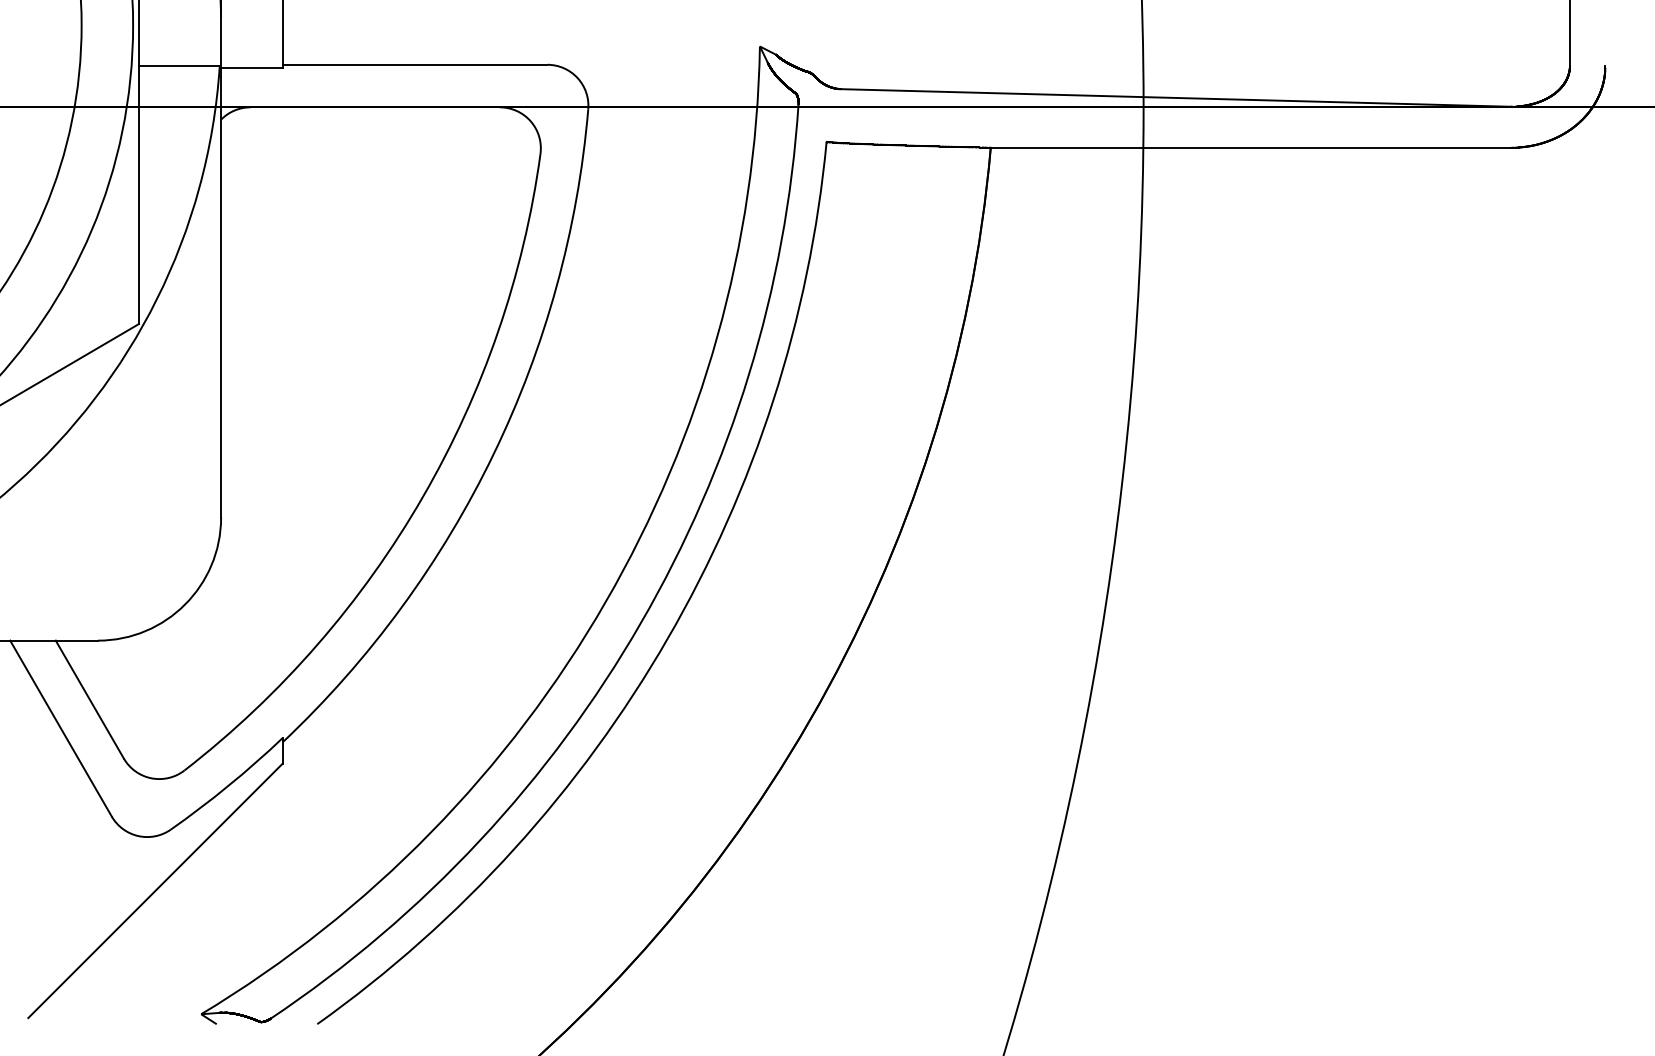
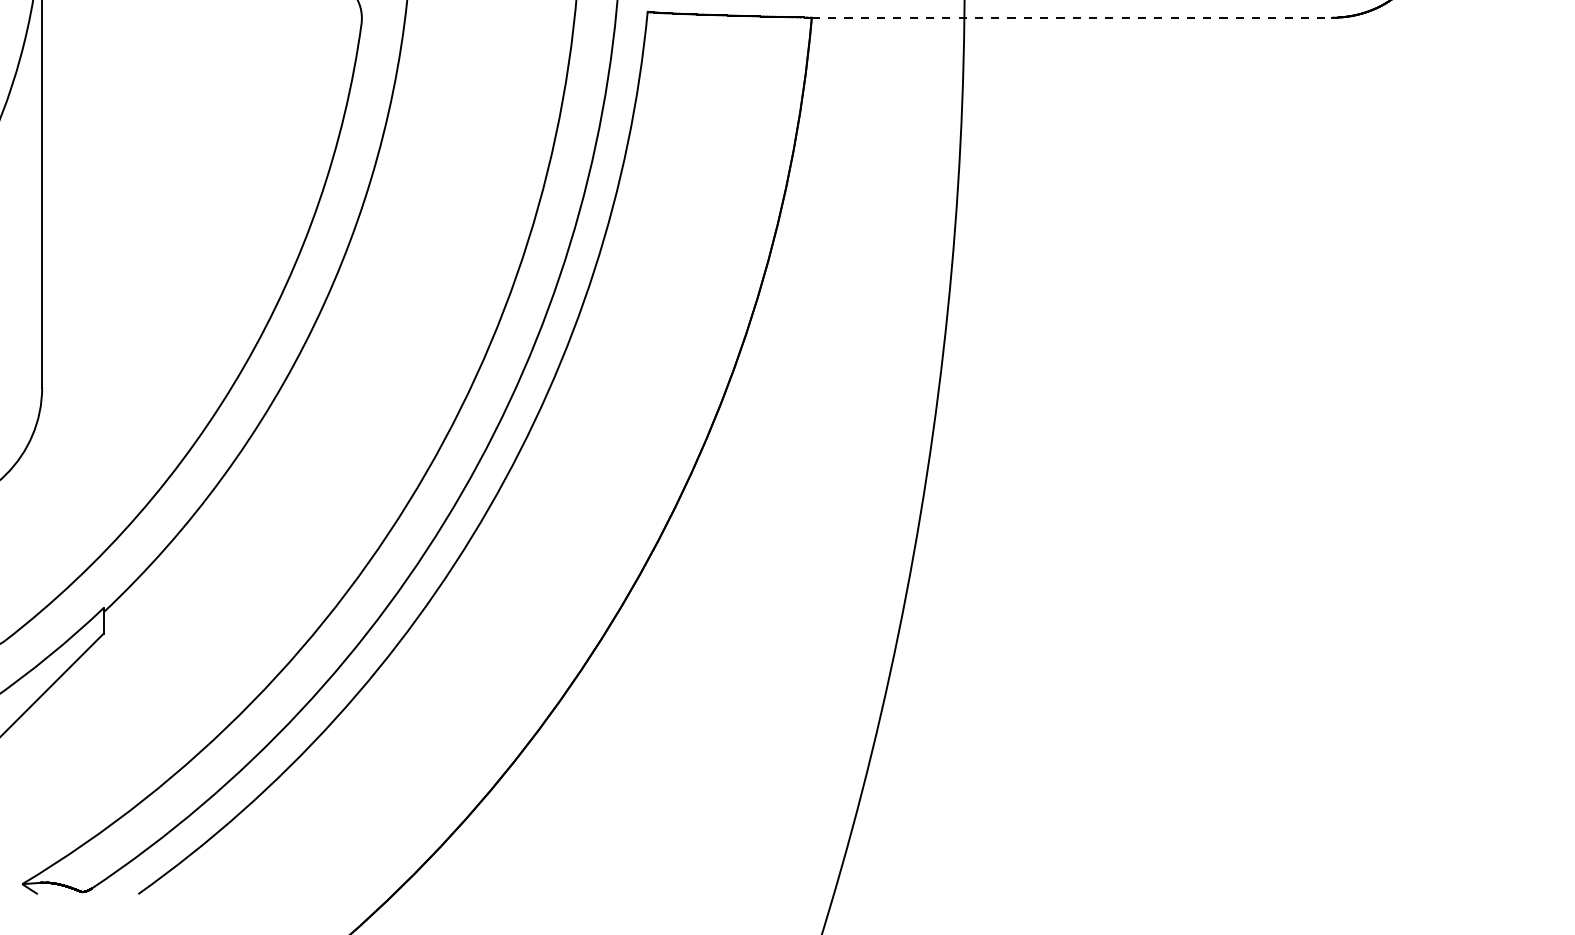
line: (1251, 147) -> (1072, 17), solid -> dashed

